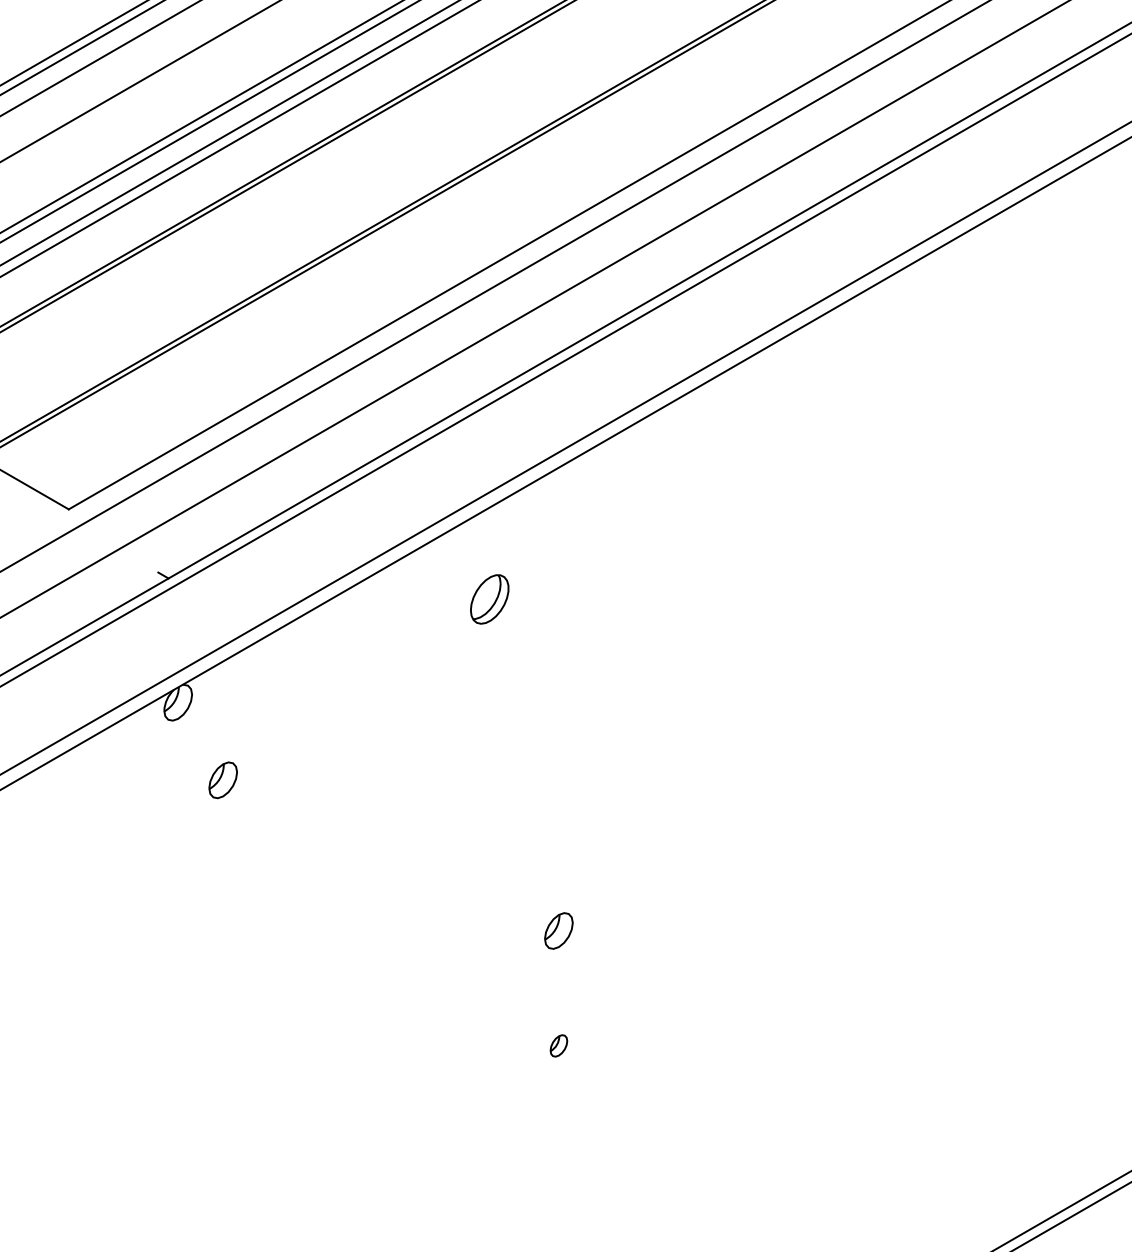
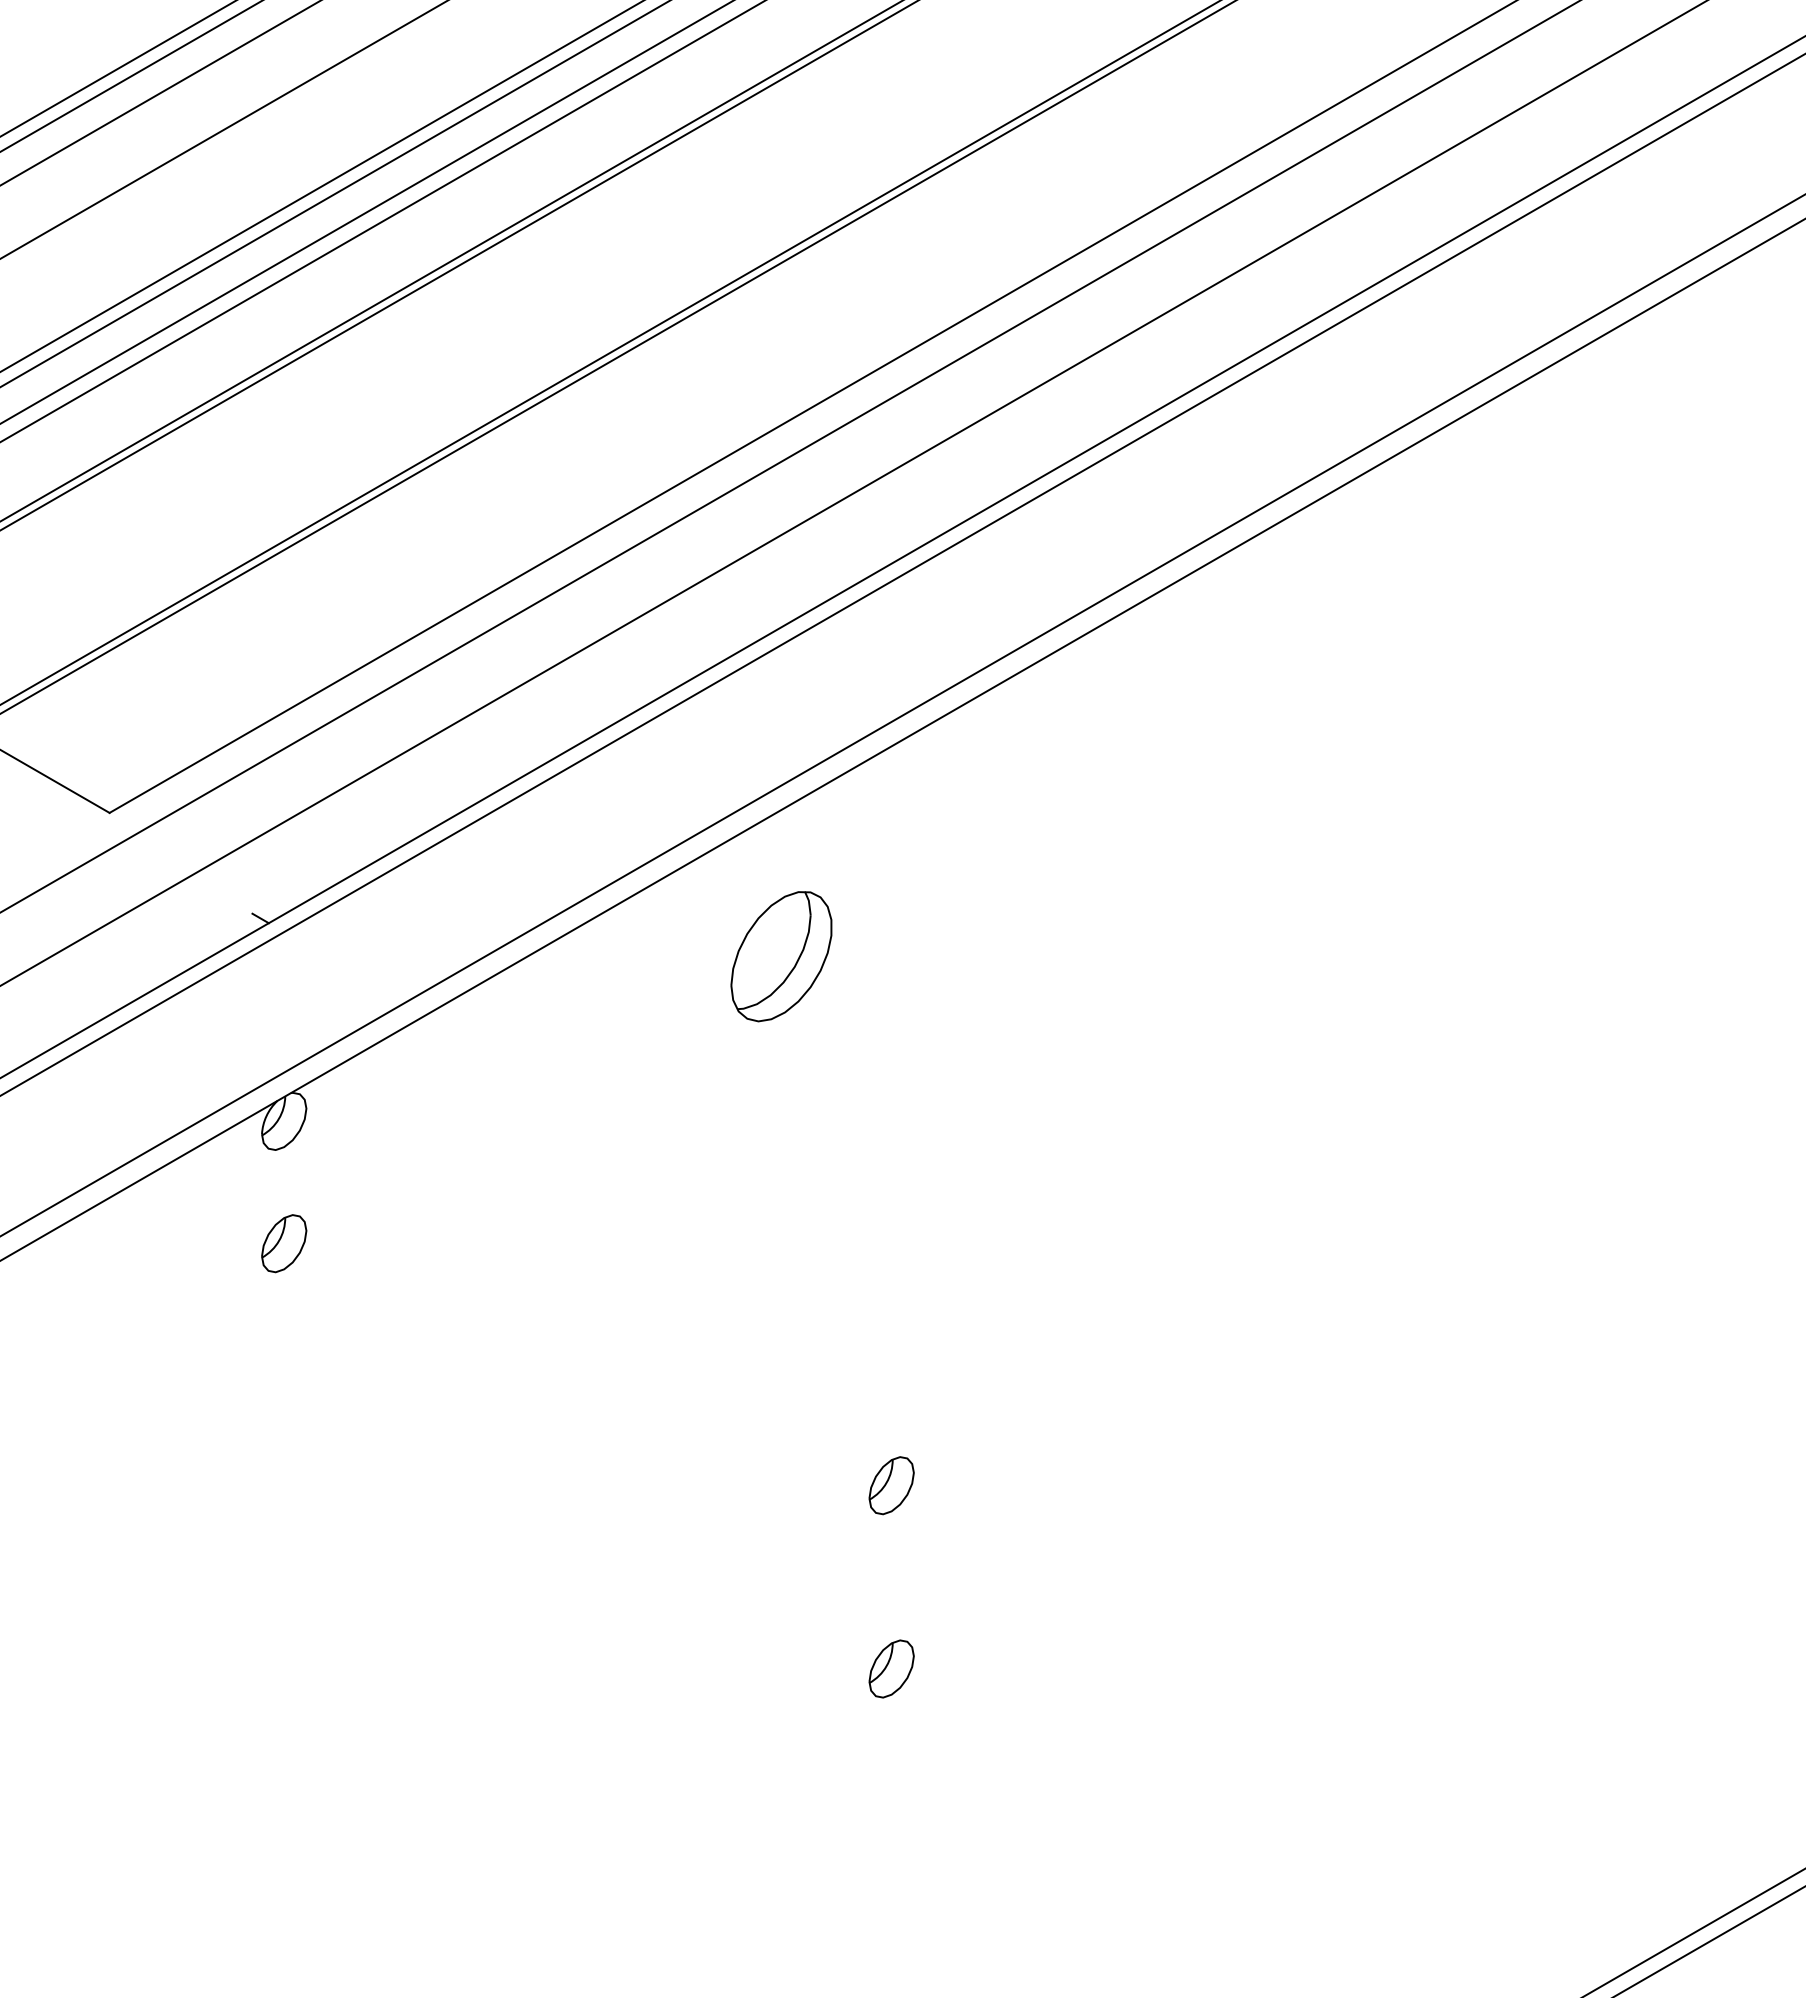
part: (489, 599) -> (780, 956), size x1.67
part: (222, 780) -> (283, 1243), moved
part: (558, 1045) -> (891, 1668), size x1.67

